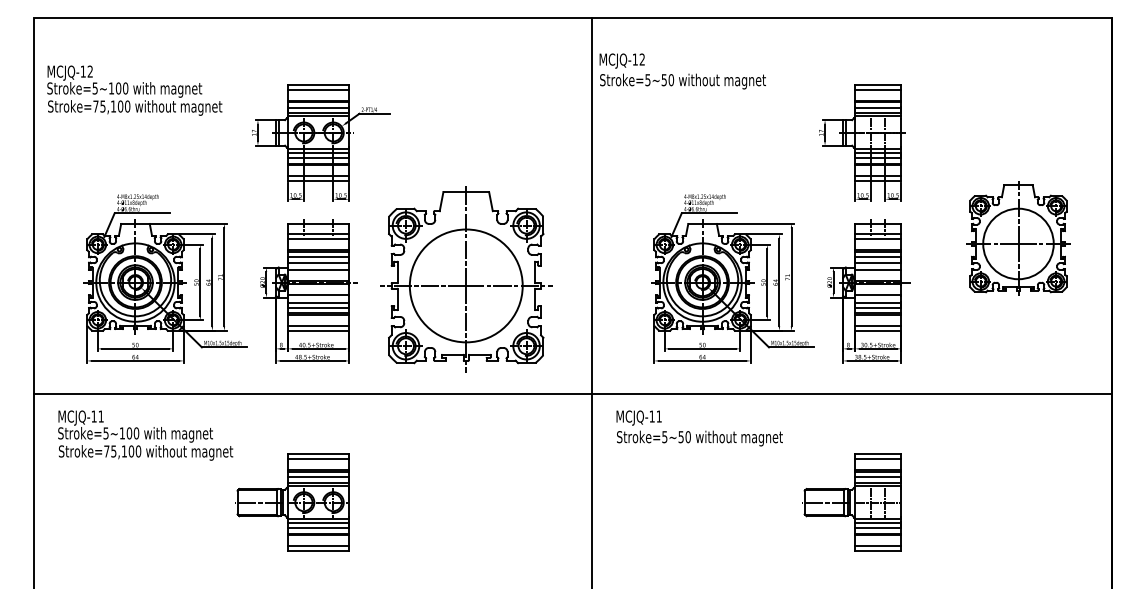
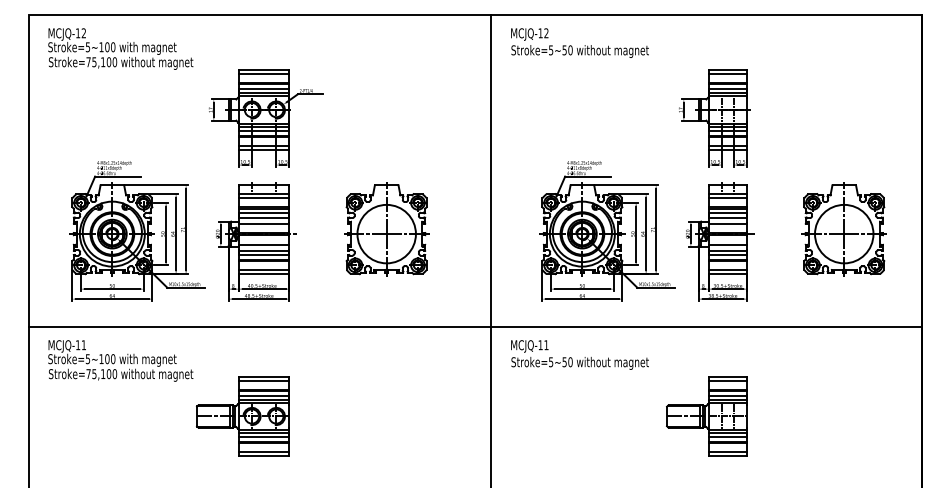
text: (682, 70) -> (579, 42), moved
text: (134, 89) -> (120, 48), moved
part: (1017, 238) -> (843, 229), moved
part: (466, 277) -> (386, 229), size x0.62

